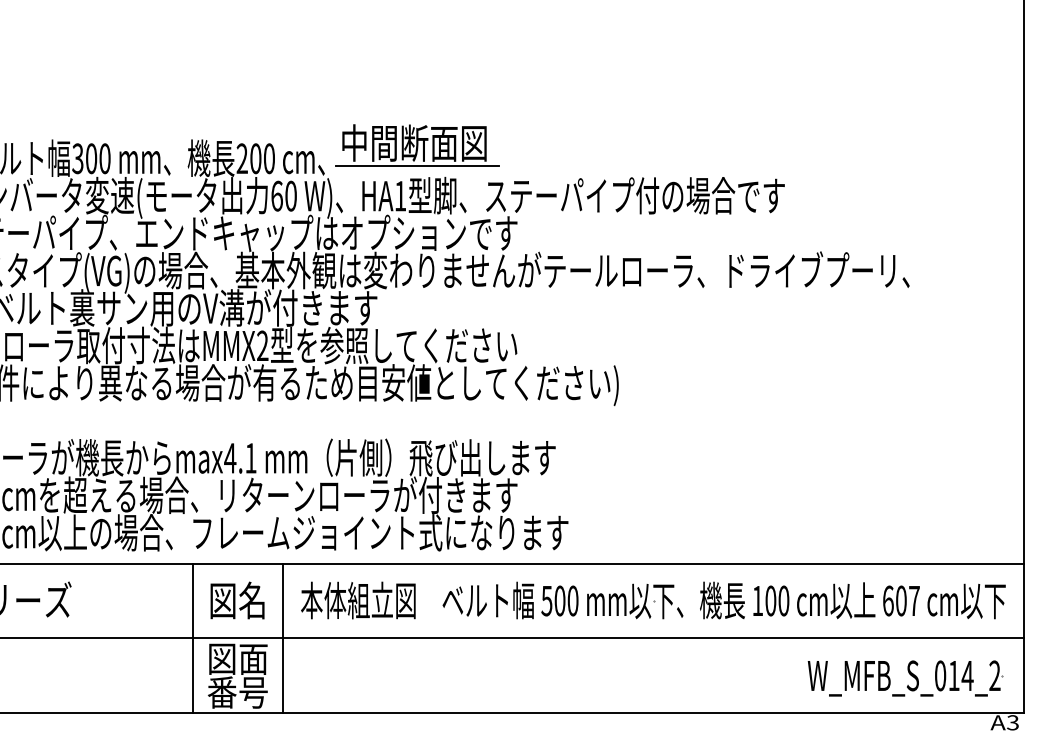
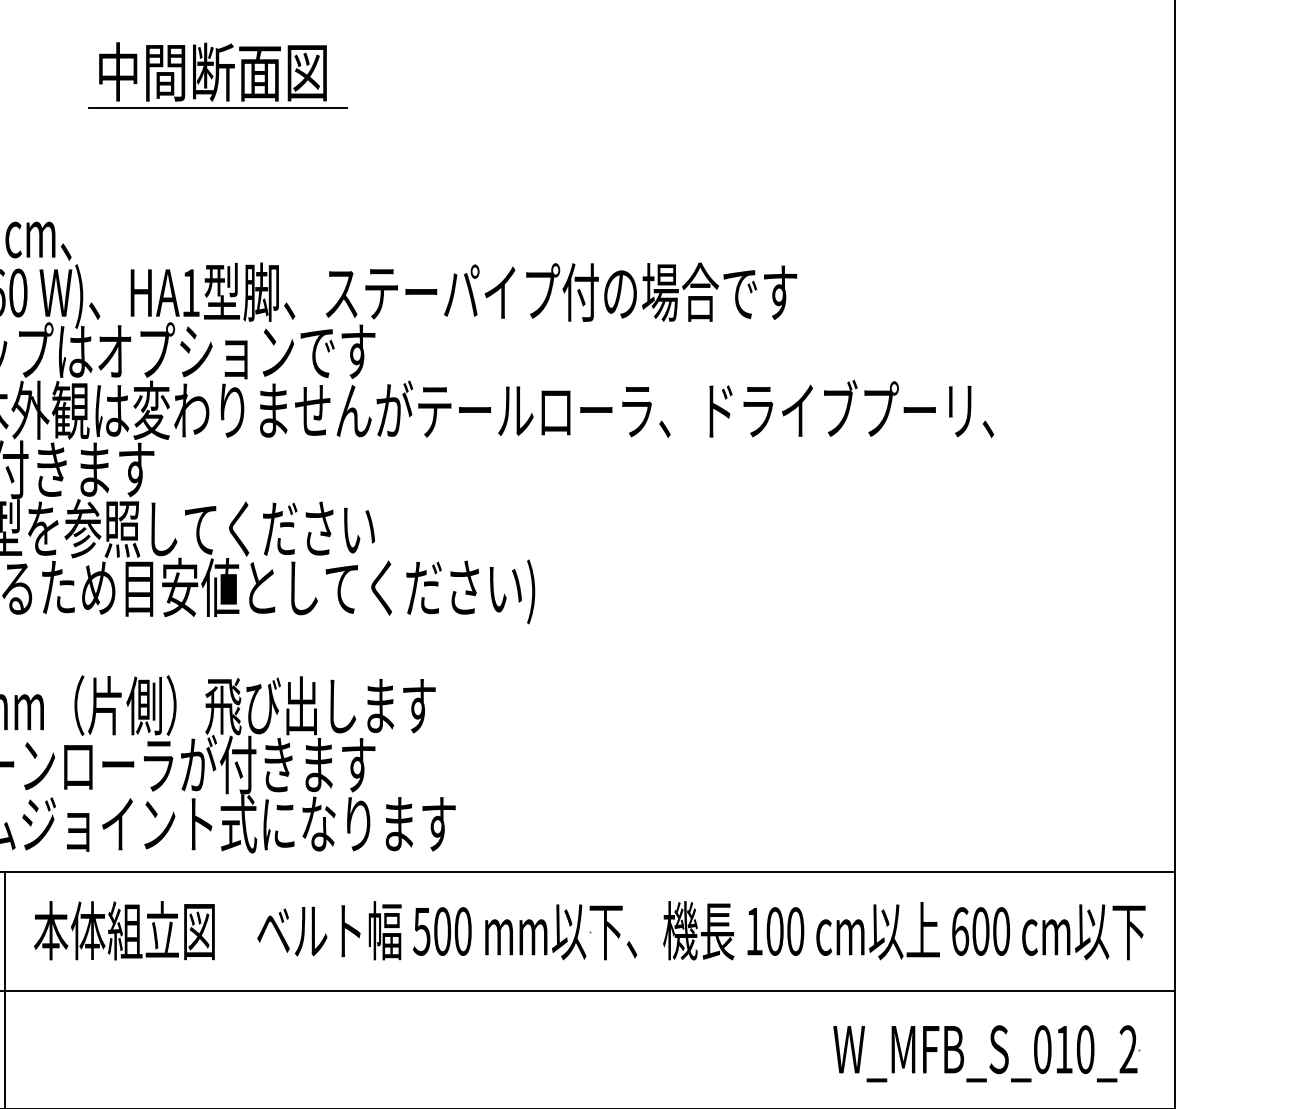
part: (417, 145) -> (217, 75), moved
text: (914, 600) -> (1001, 930), 607 -> 600
text: (967, 675) -> (1085, 1048), W_MFB_S_014_2 -> W_MFB_S_010_2

